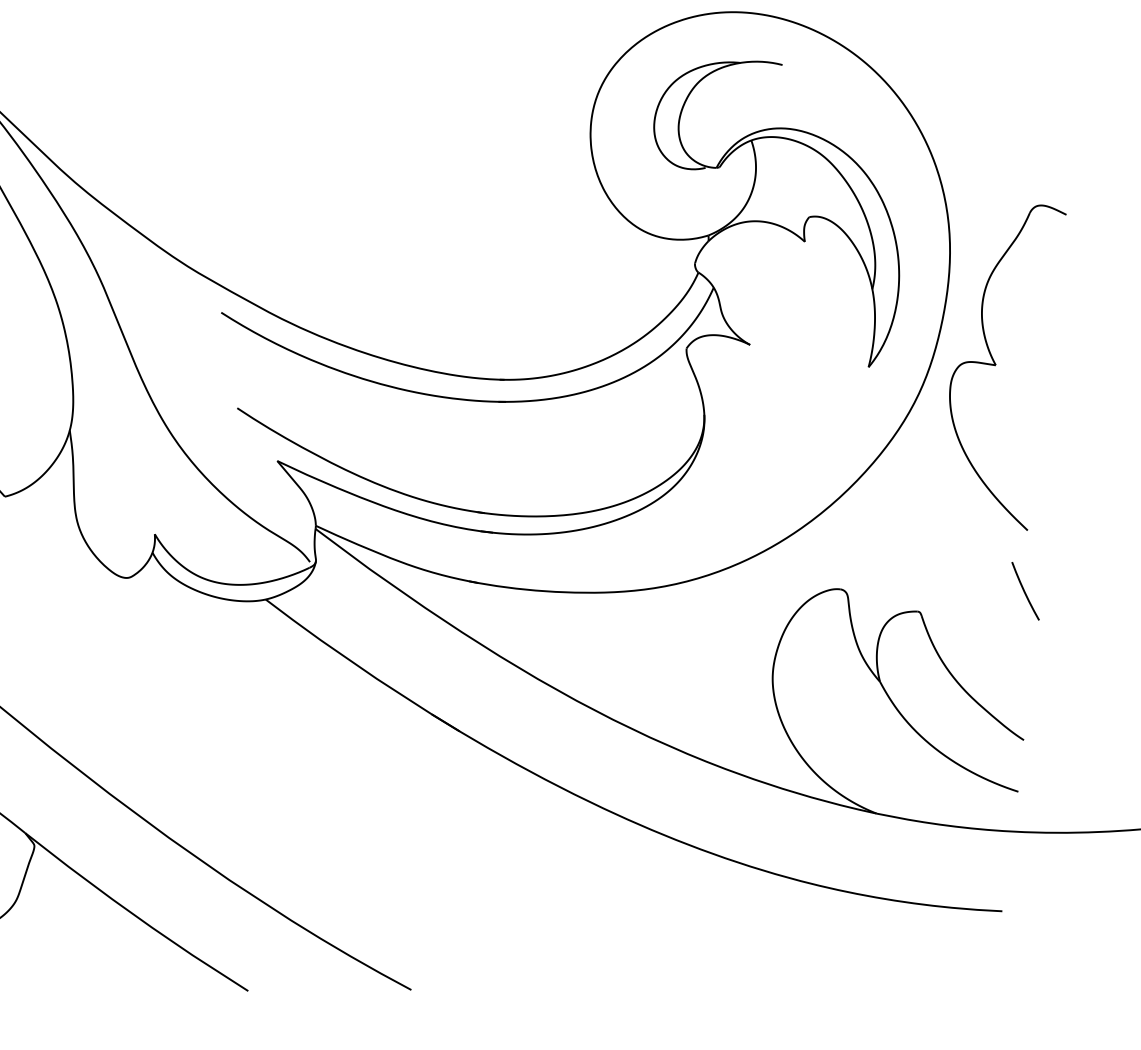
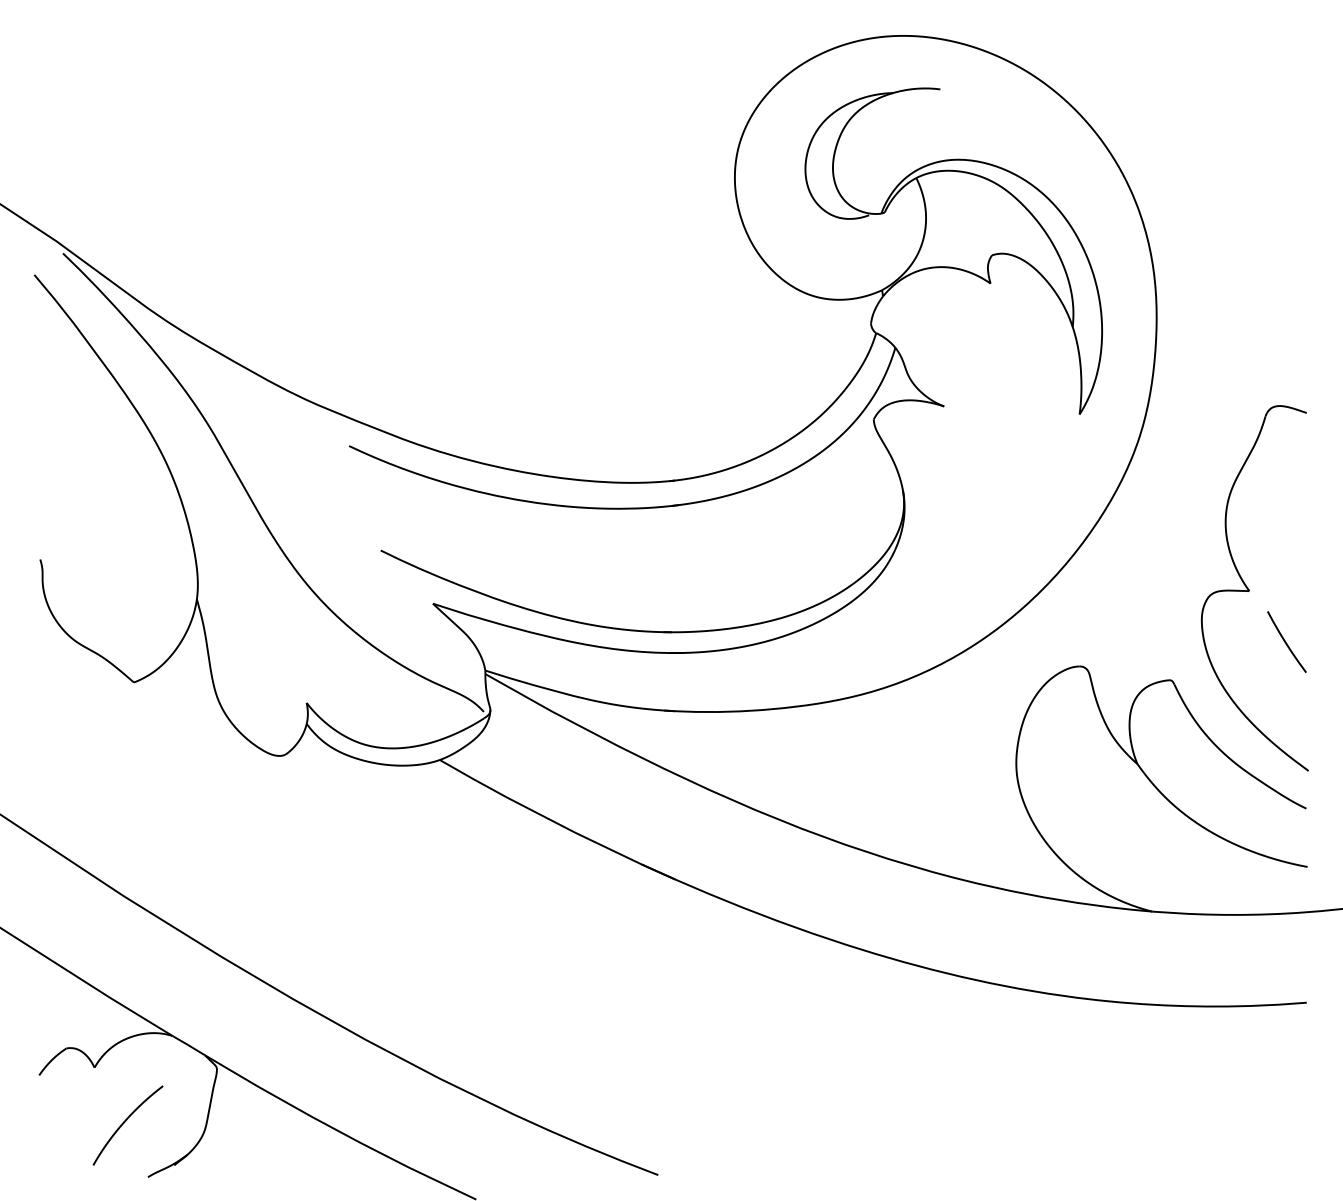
part: (1000, 363) -> (1254, 588), moved

